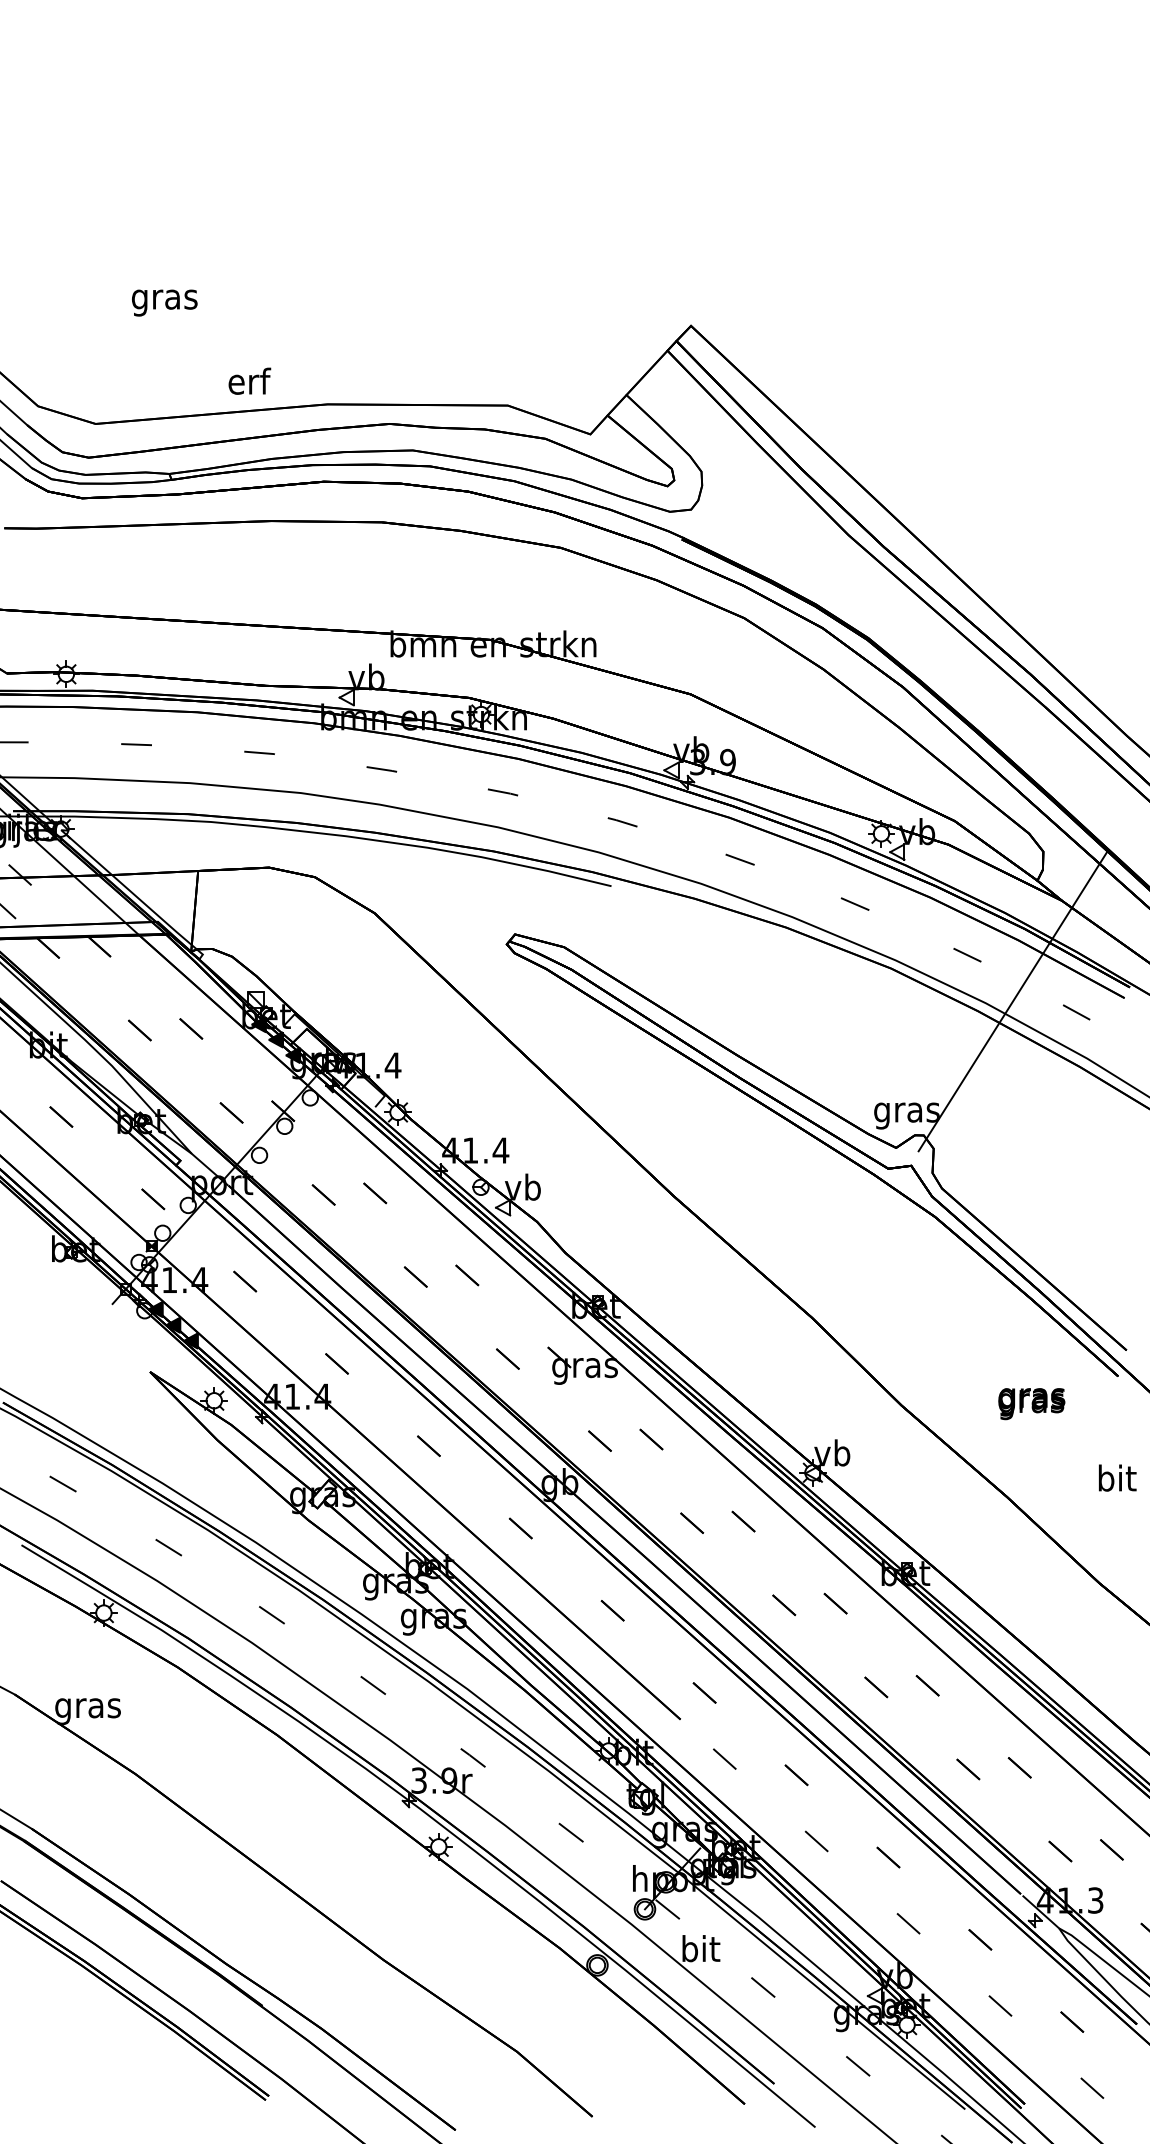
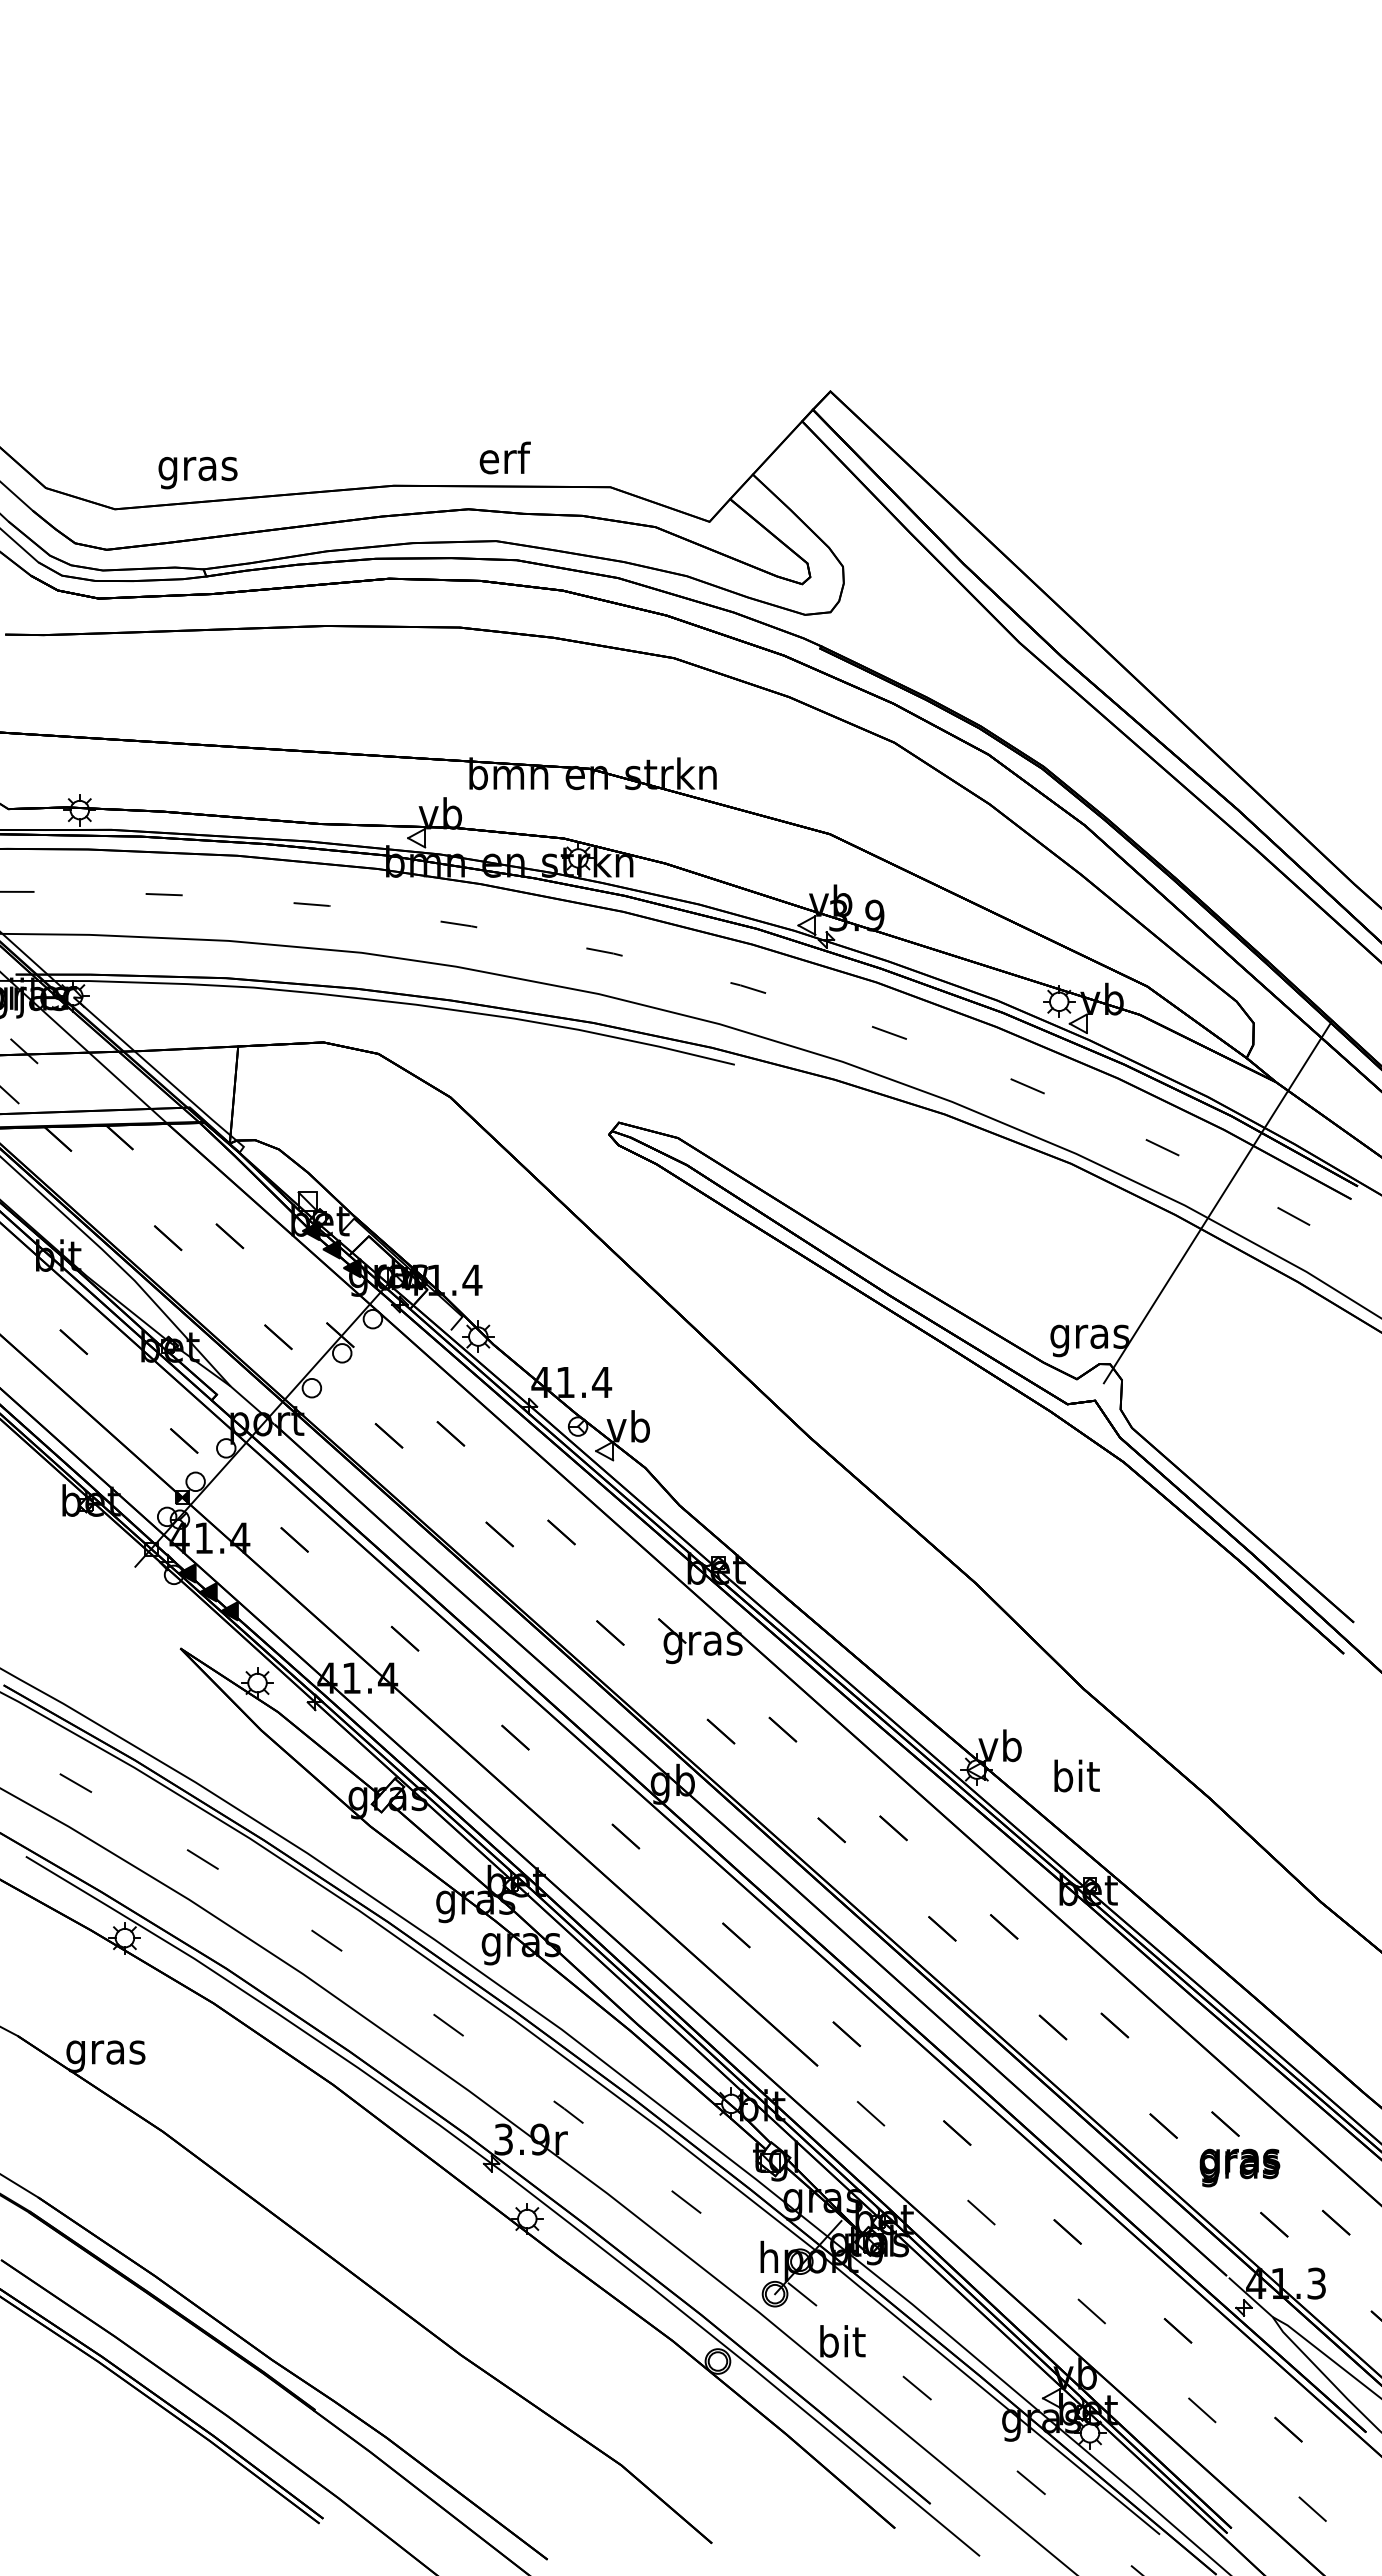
text: (164, 302) -> (197, 472), moved
text: (249, 380) -> (504, 457), moved
text: (1031, 1403) -> (1239, 2167), moved
text: (1117, 1477) -> (1076, 1775), moved

